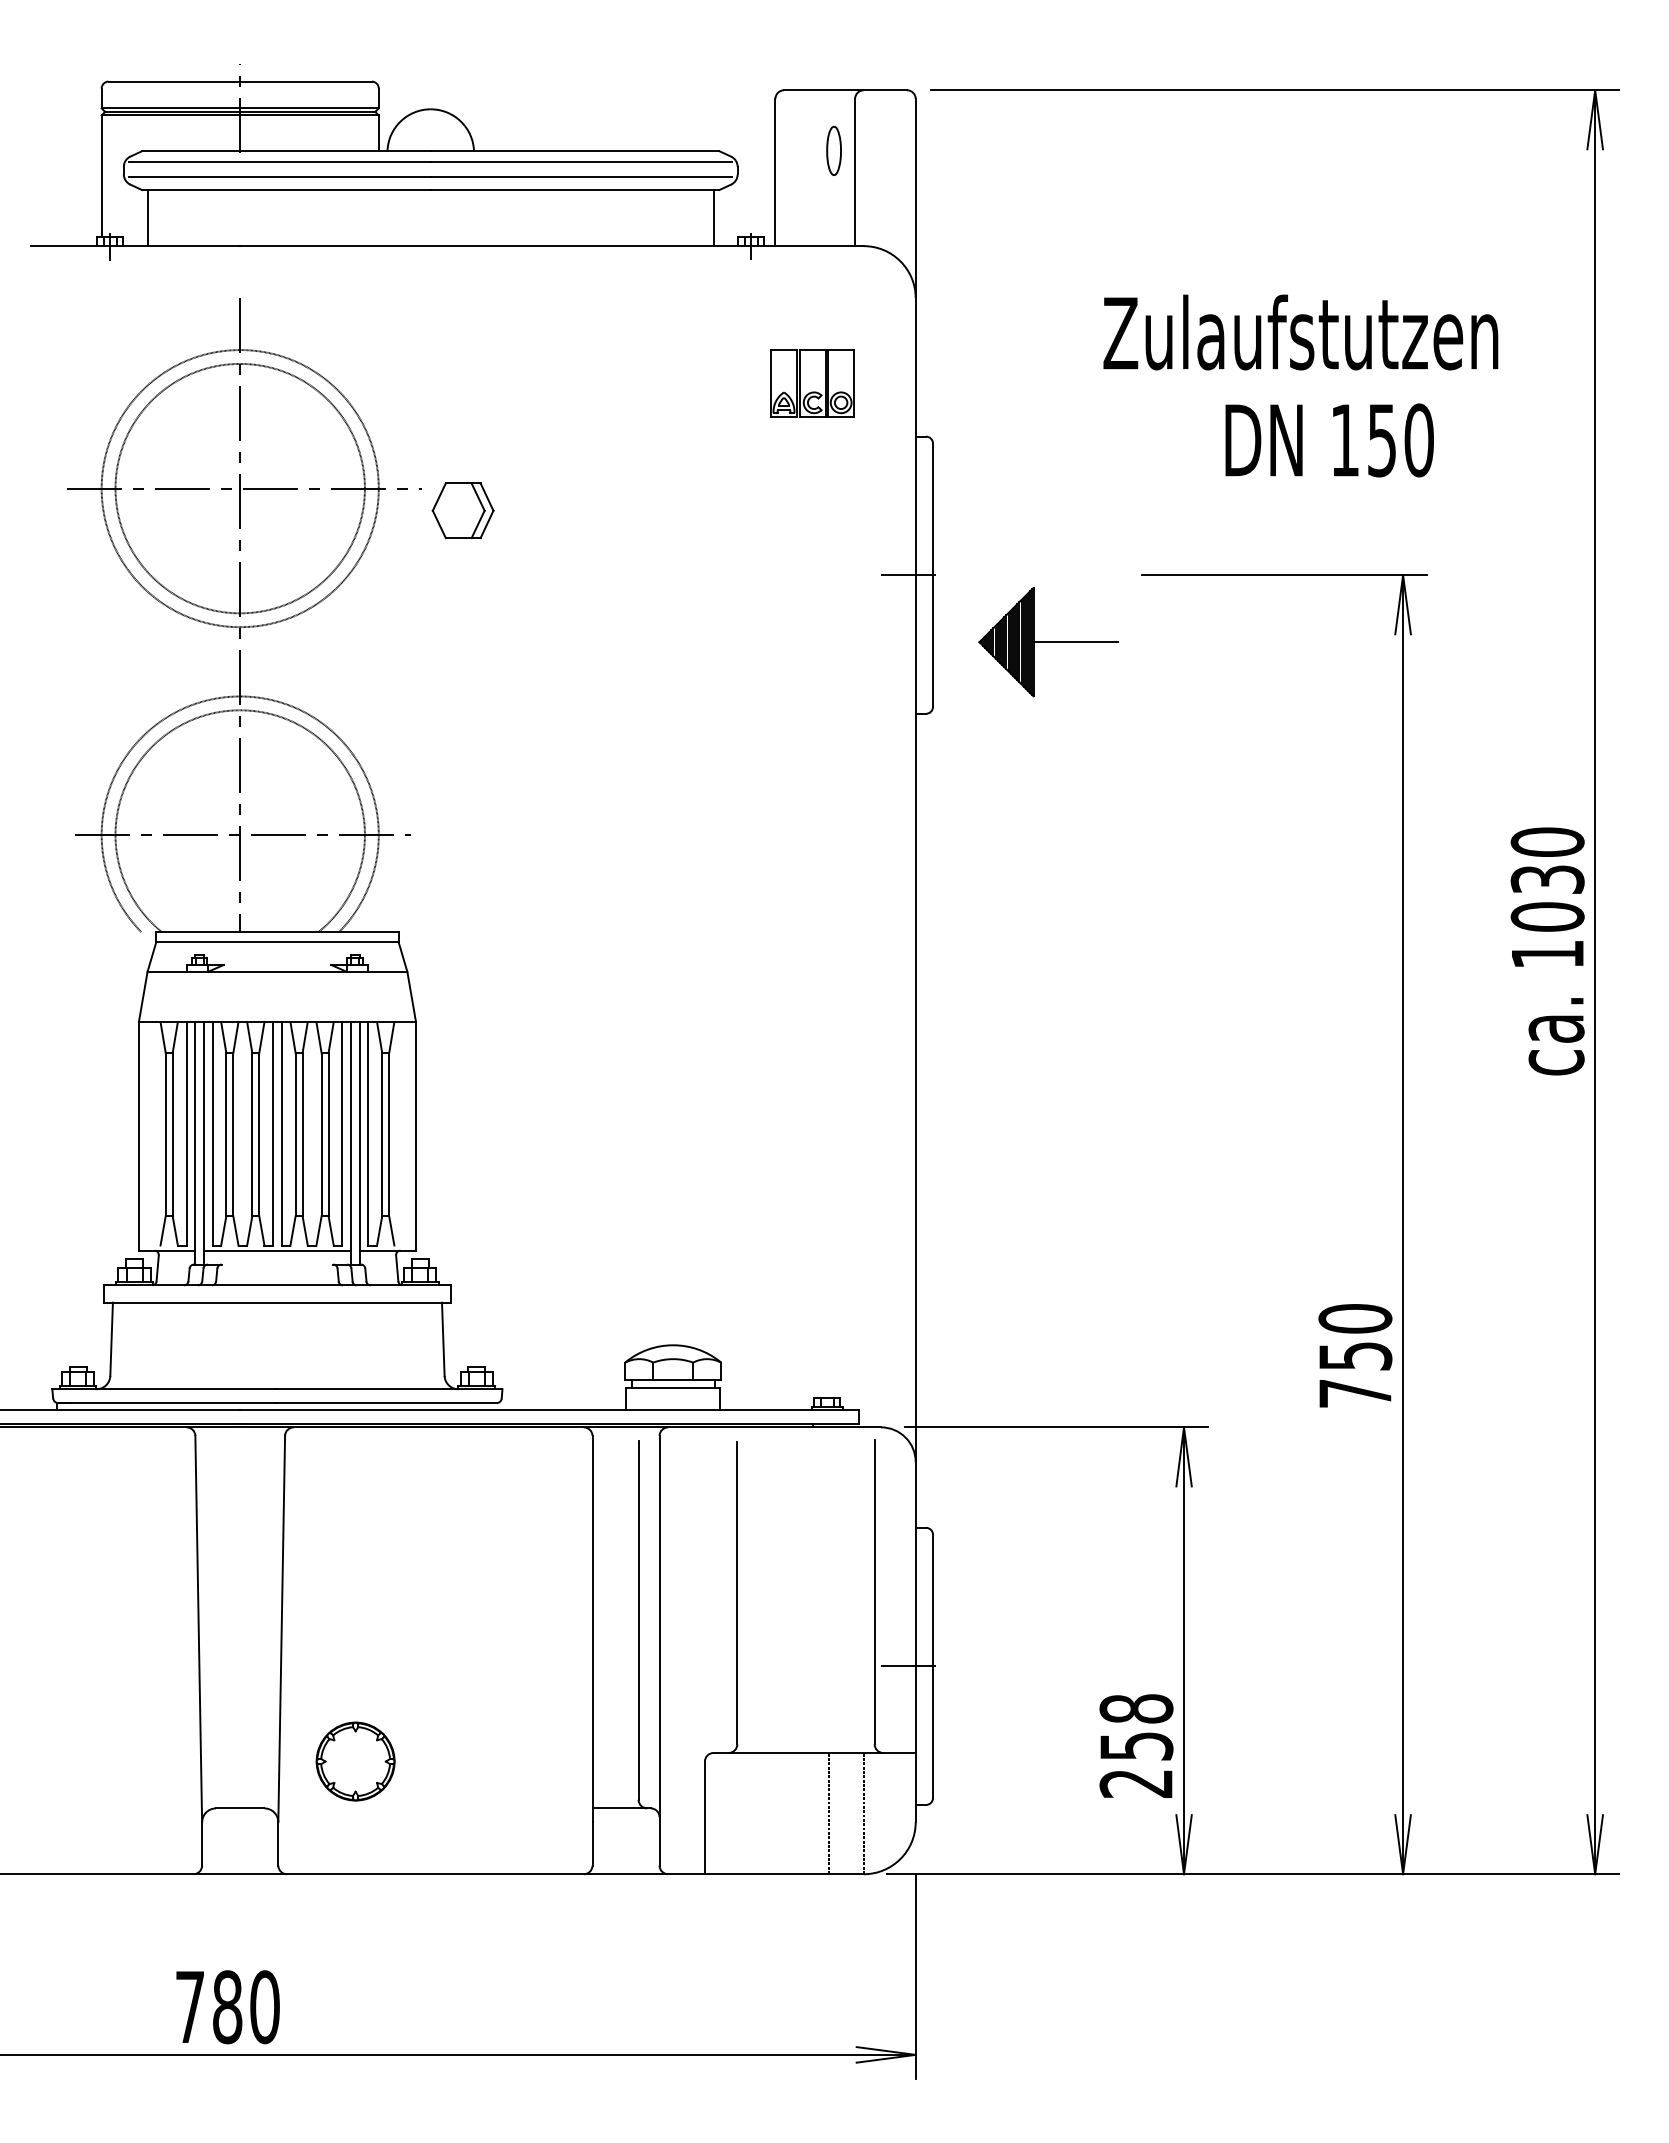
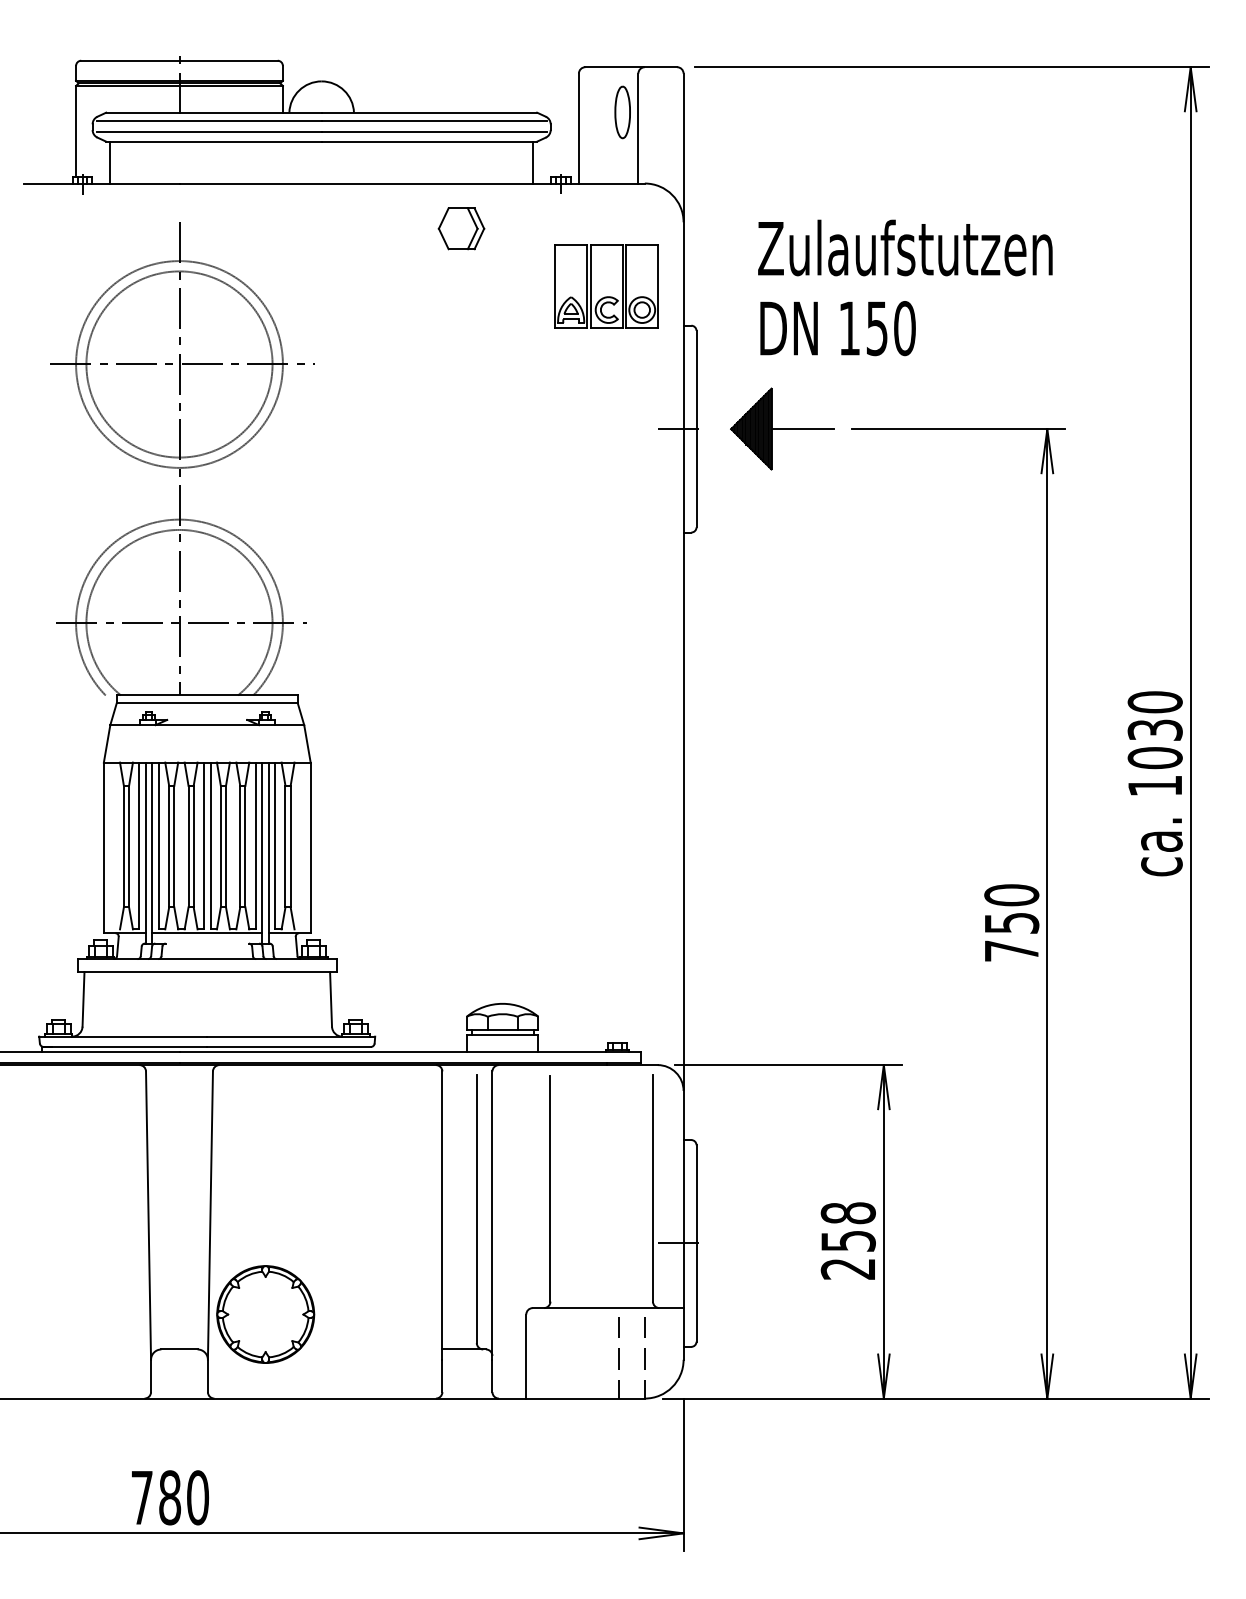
part: (833, 150) -> (622, 112), size x1.43
text: (1300, 332) -> (905, 247), moved
part: (812, 383) -> (606, 286), size x1.67
text: (1329, 440) -> (837, 328), moved
part: (462, 510) -> (461, 228), moved
part: (1048, 642) -> (782, 429), moved
text: (1547, 951) -> (1155, 783), moved
text: (1355, 1355) -> (1011, 922), moved
text: (1136, 1745) -> (848, 1240), moved
part: (355, 1761) -> (265, 1314), size x1.67

